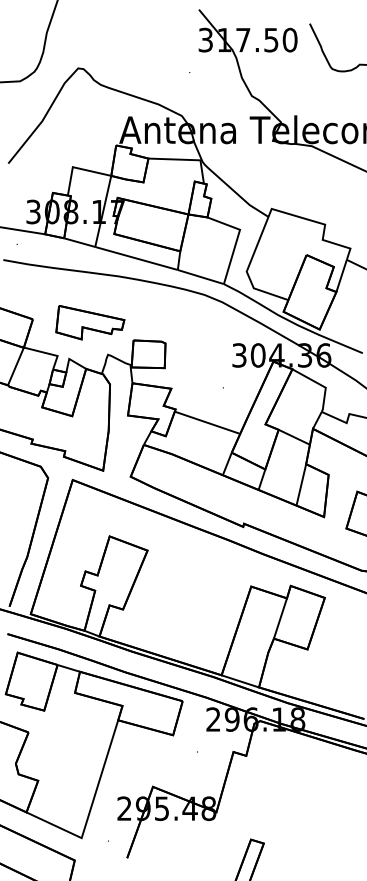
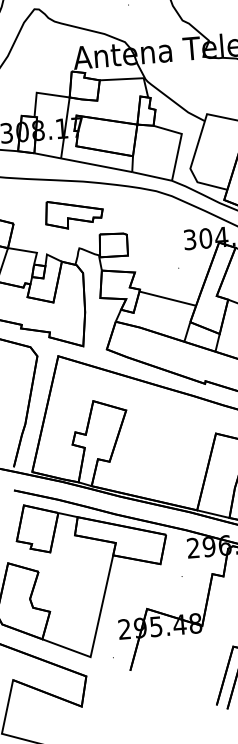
part: (90, 322) -> (74, 213), moved

